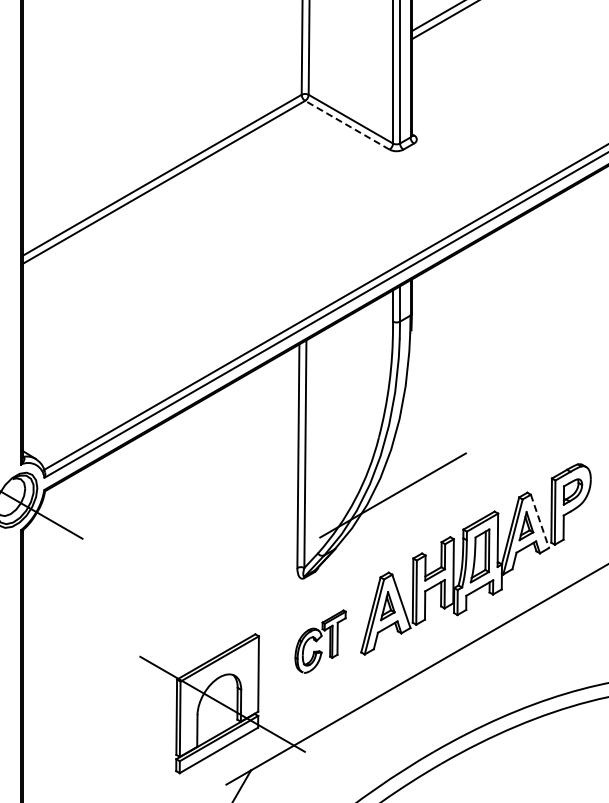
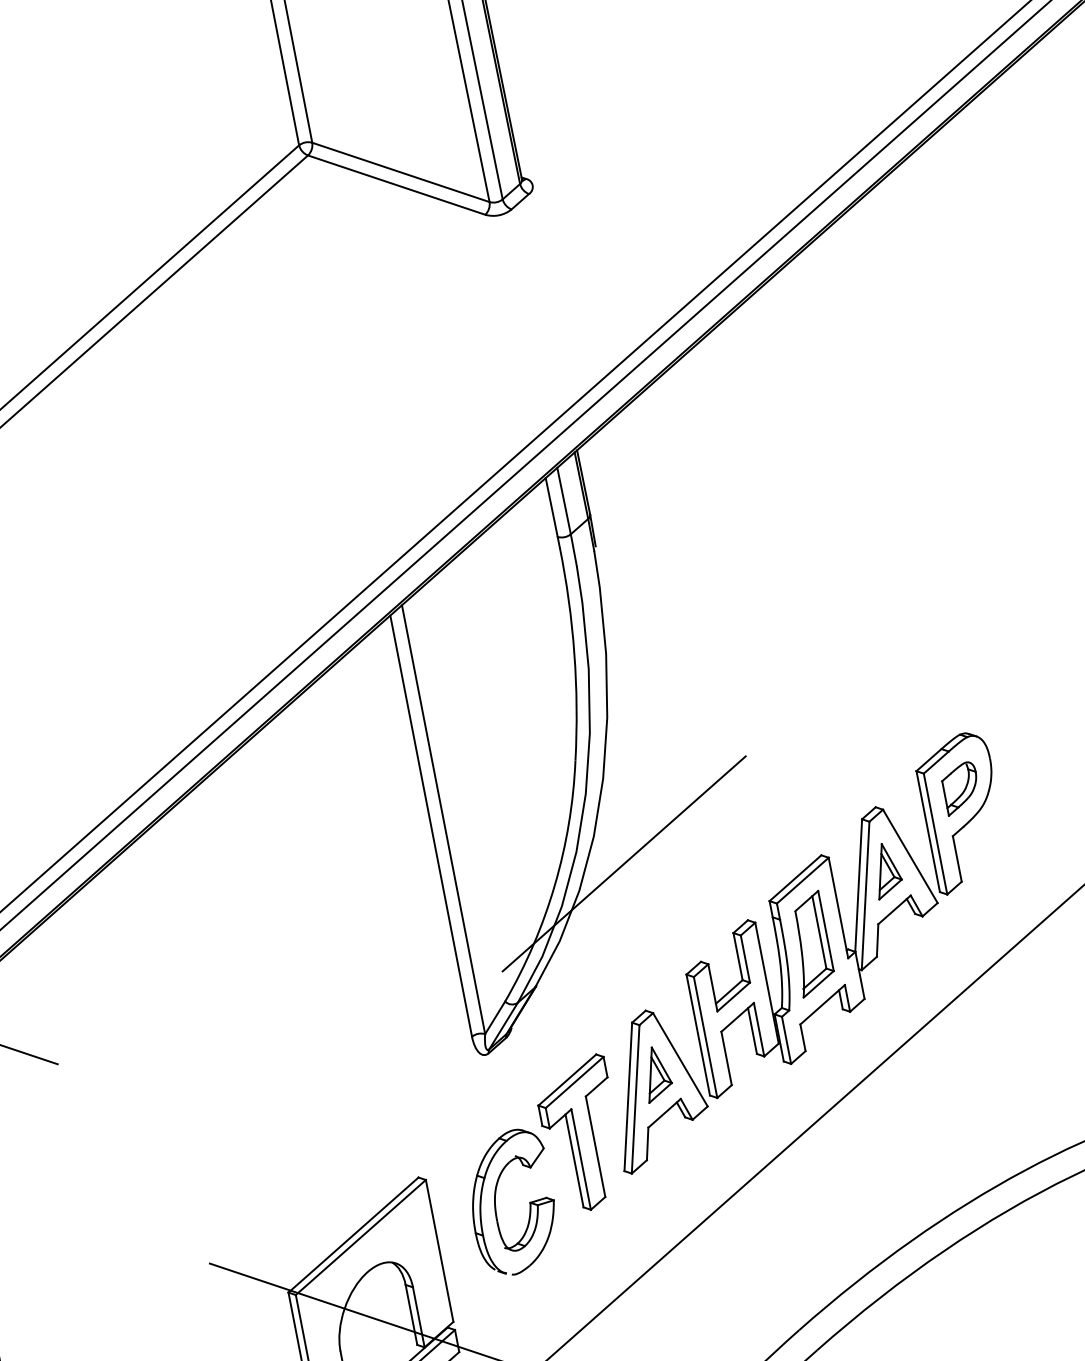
line: (347, 125) -> (397, 185), dashed -> solid
line: (540, 521) -> (911, 856), dashed -> solid
part: (320, 641) -> (543, 1166), size x1.67

